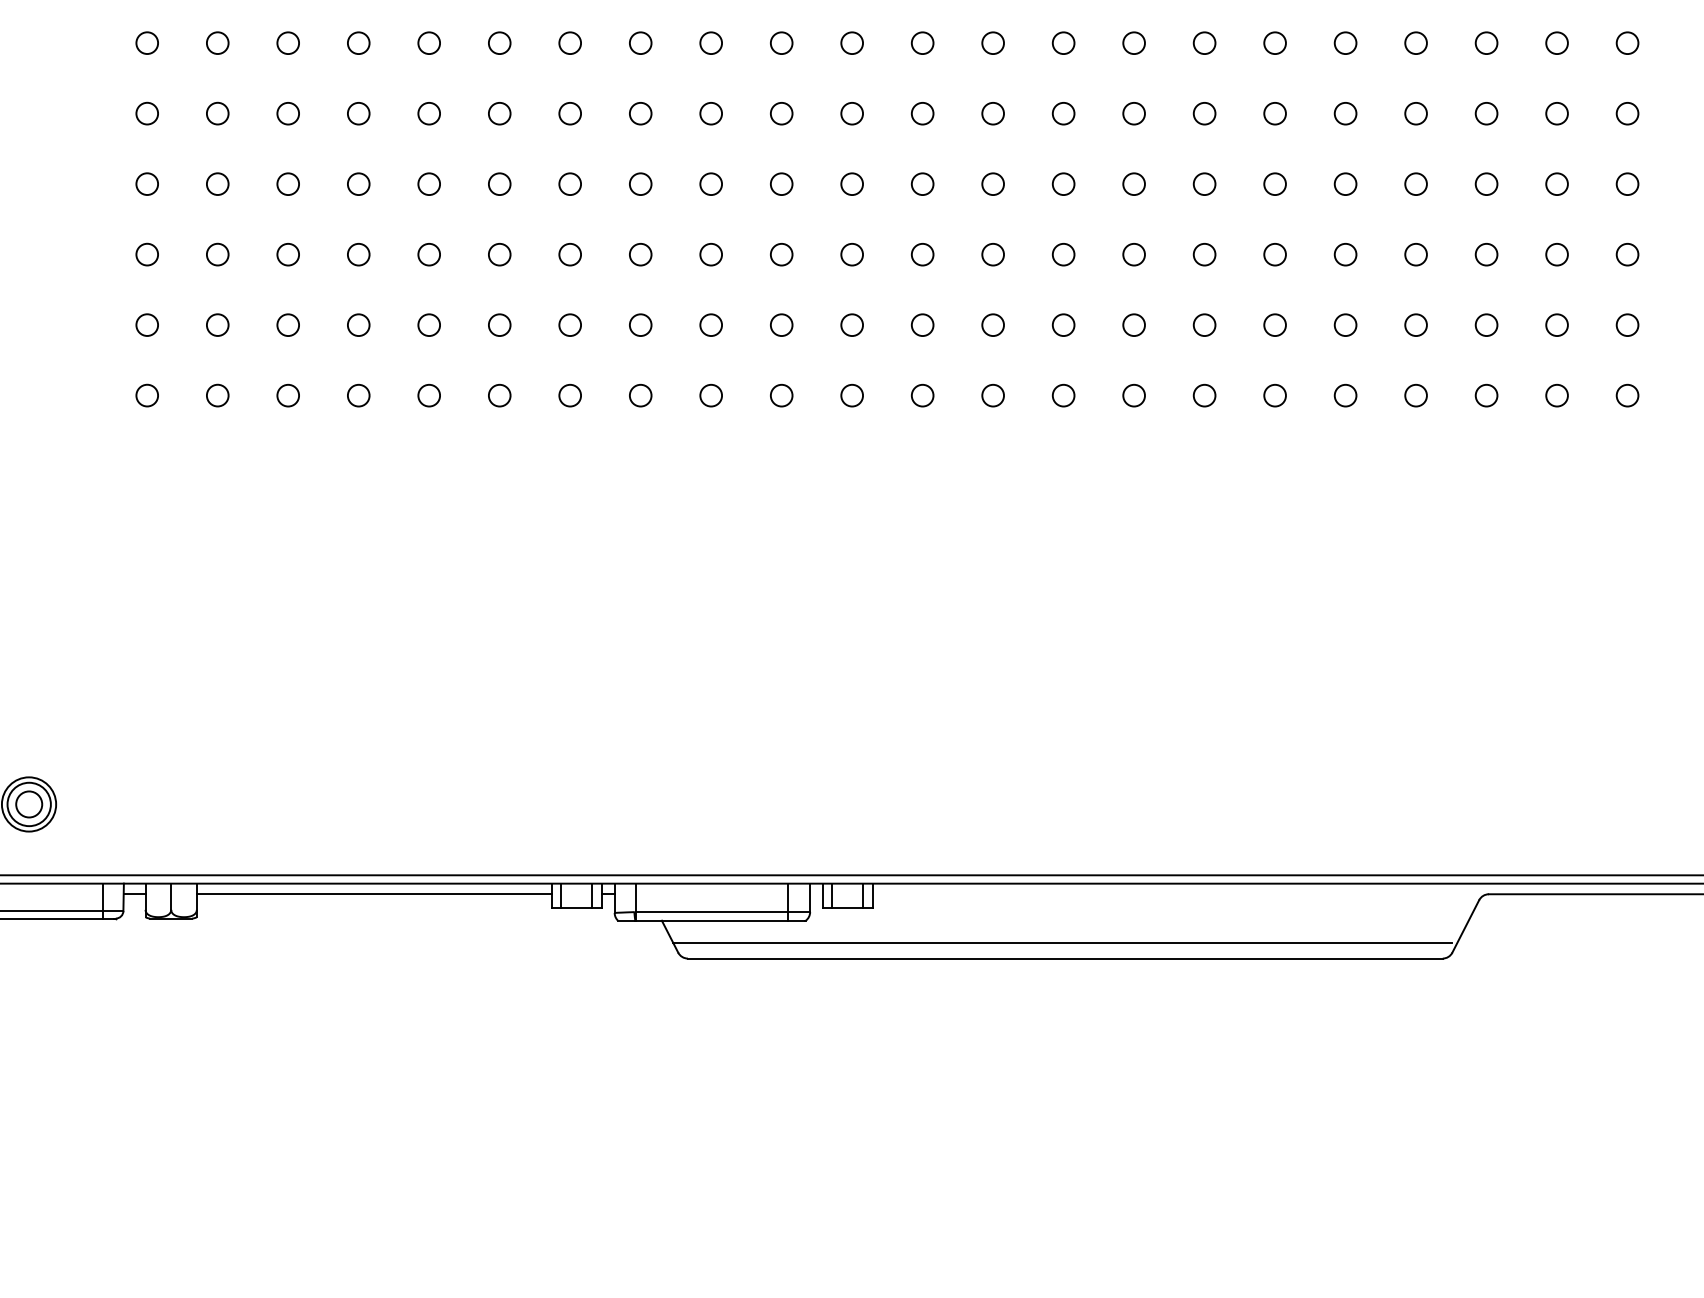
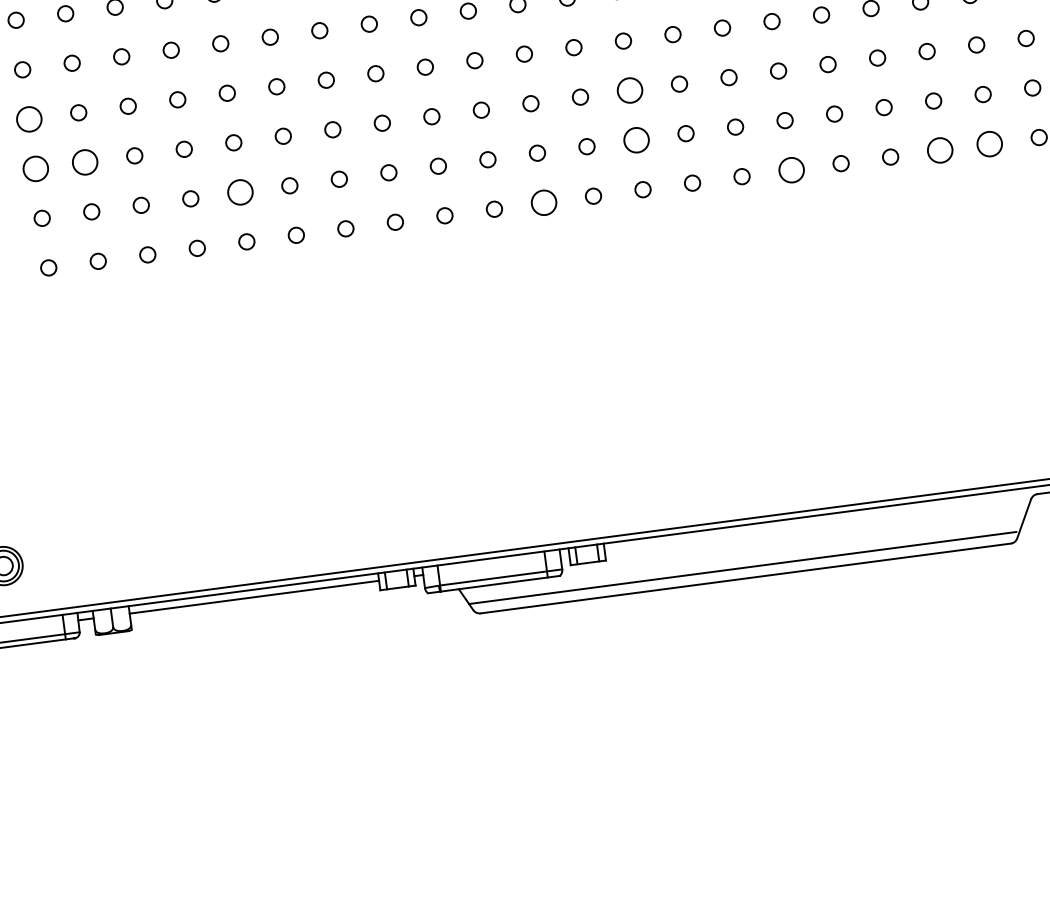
circle: (146, 183) -> (28, 118), size x1.6
circle: (146, 254) -> (35, 168), size x1.6
circle: (217, 254) -> (85, 162), size x1.6
circle: (992, 254) -> (629, 90), size x1.6
circle: (428, 324) -> (239, 191), size x1.6
circle: (992, 324) -> (635, 139), size x1.6
circle: (851, 395) -> (543, 202), size x1.6
circle: (1204, 395) -> (791, 170), size x1.6
circle: (1415, 395) -> (939, 150), size x1.6
circle: (1486, 395) -> (989, 143), size x1.6

